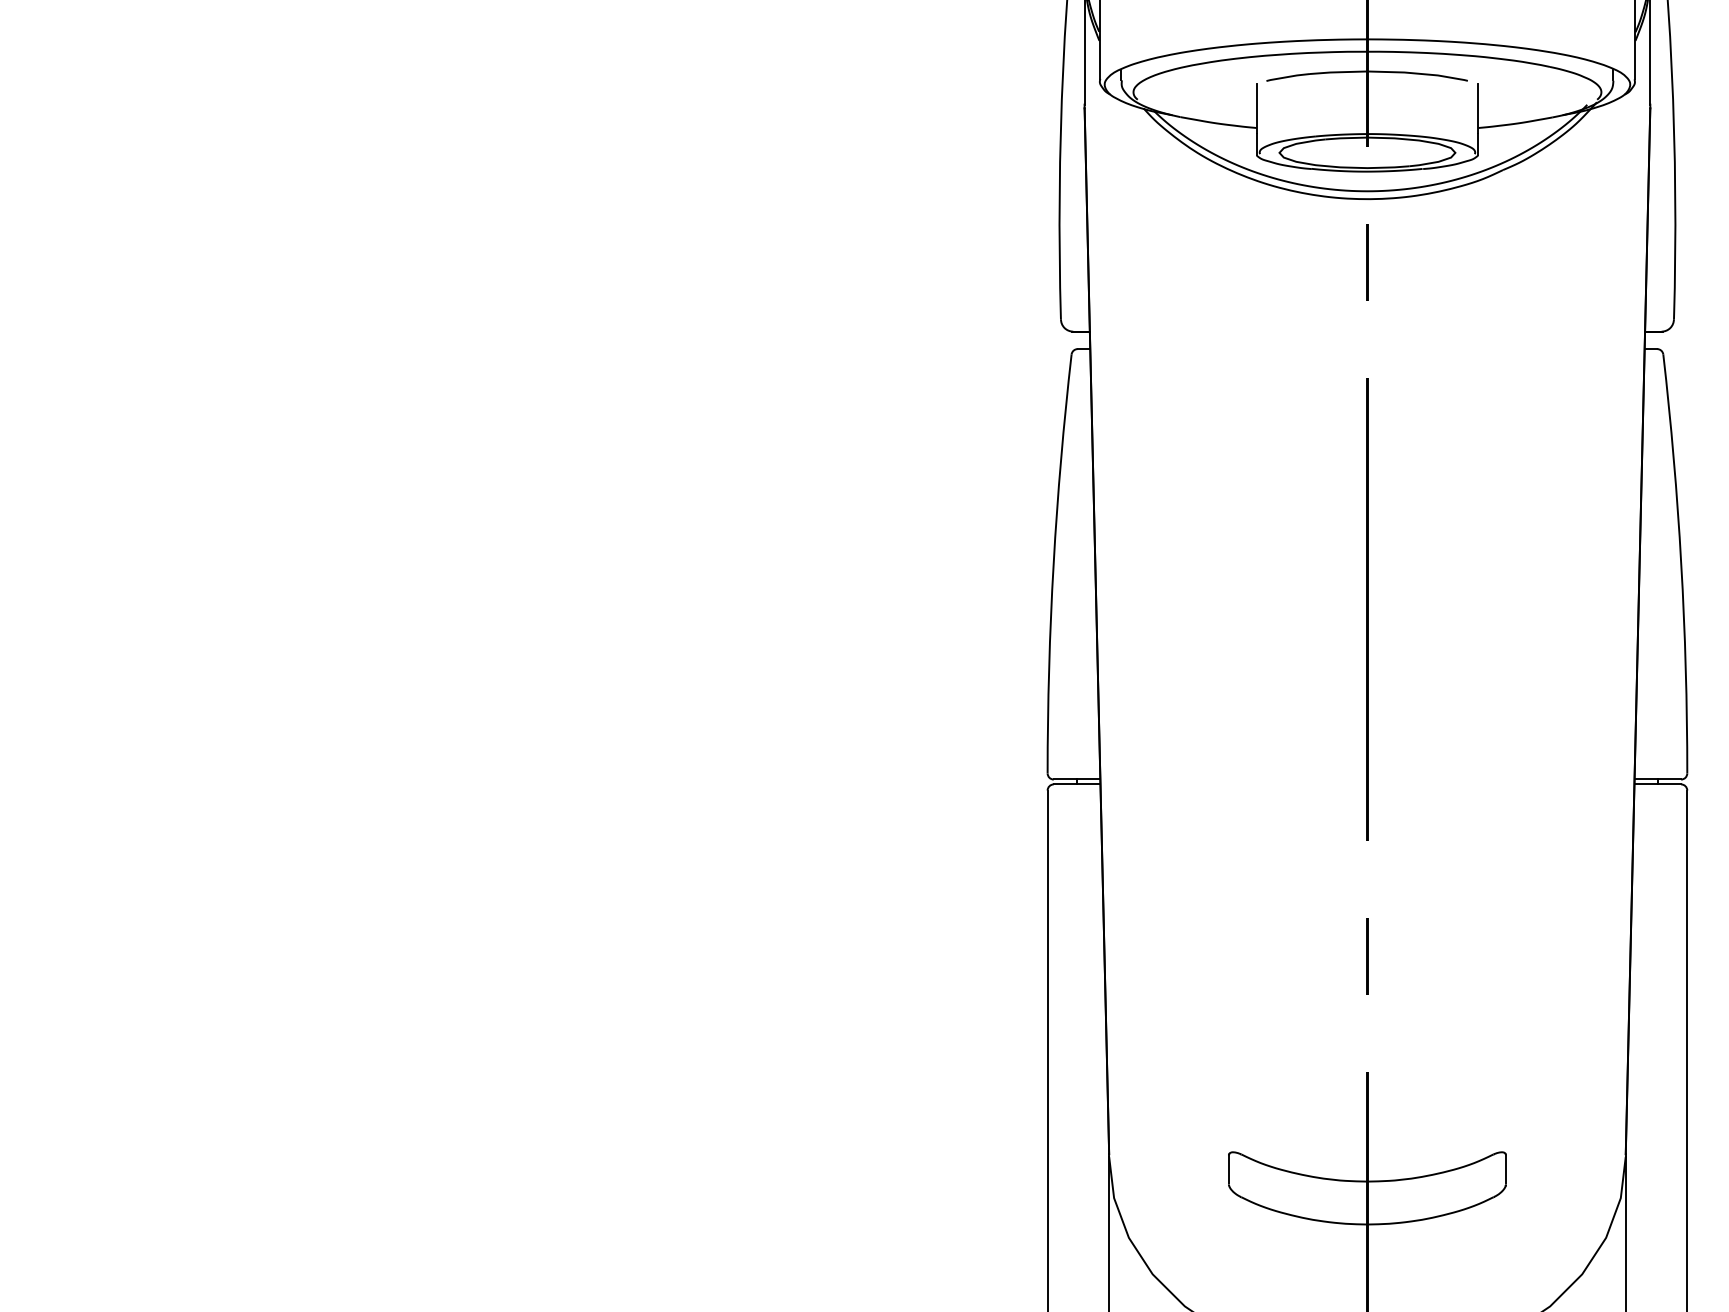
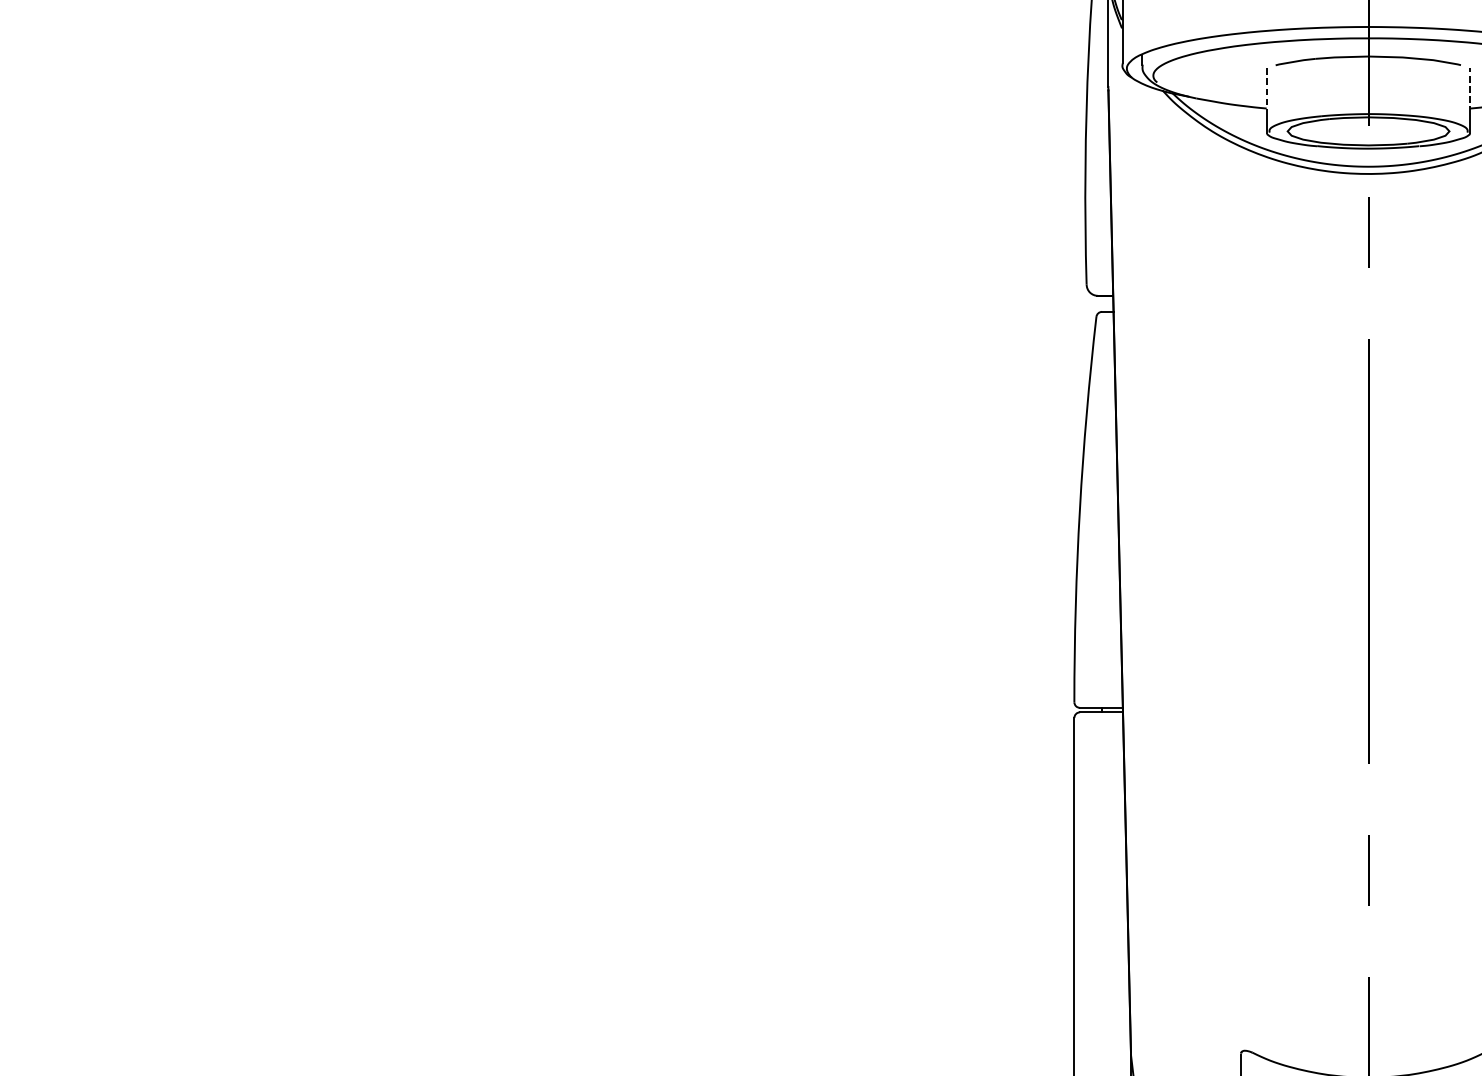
line: (1478, 108) -> (1470, 90), solid -> dashed
line: (1256, 109) -> (1266, 91), solid -> dashed

